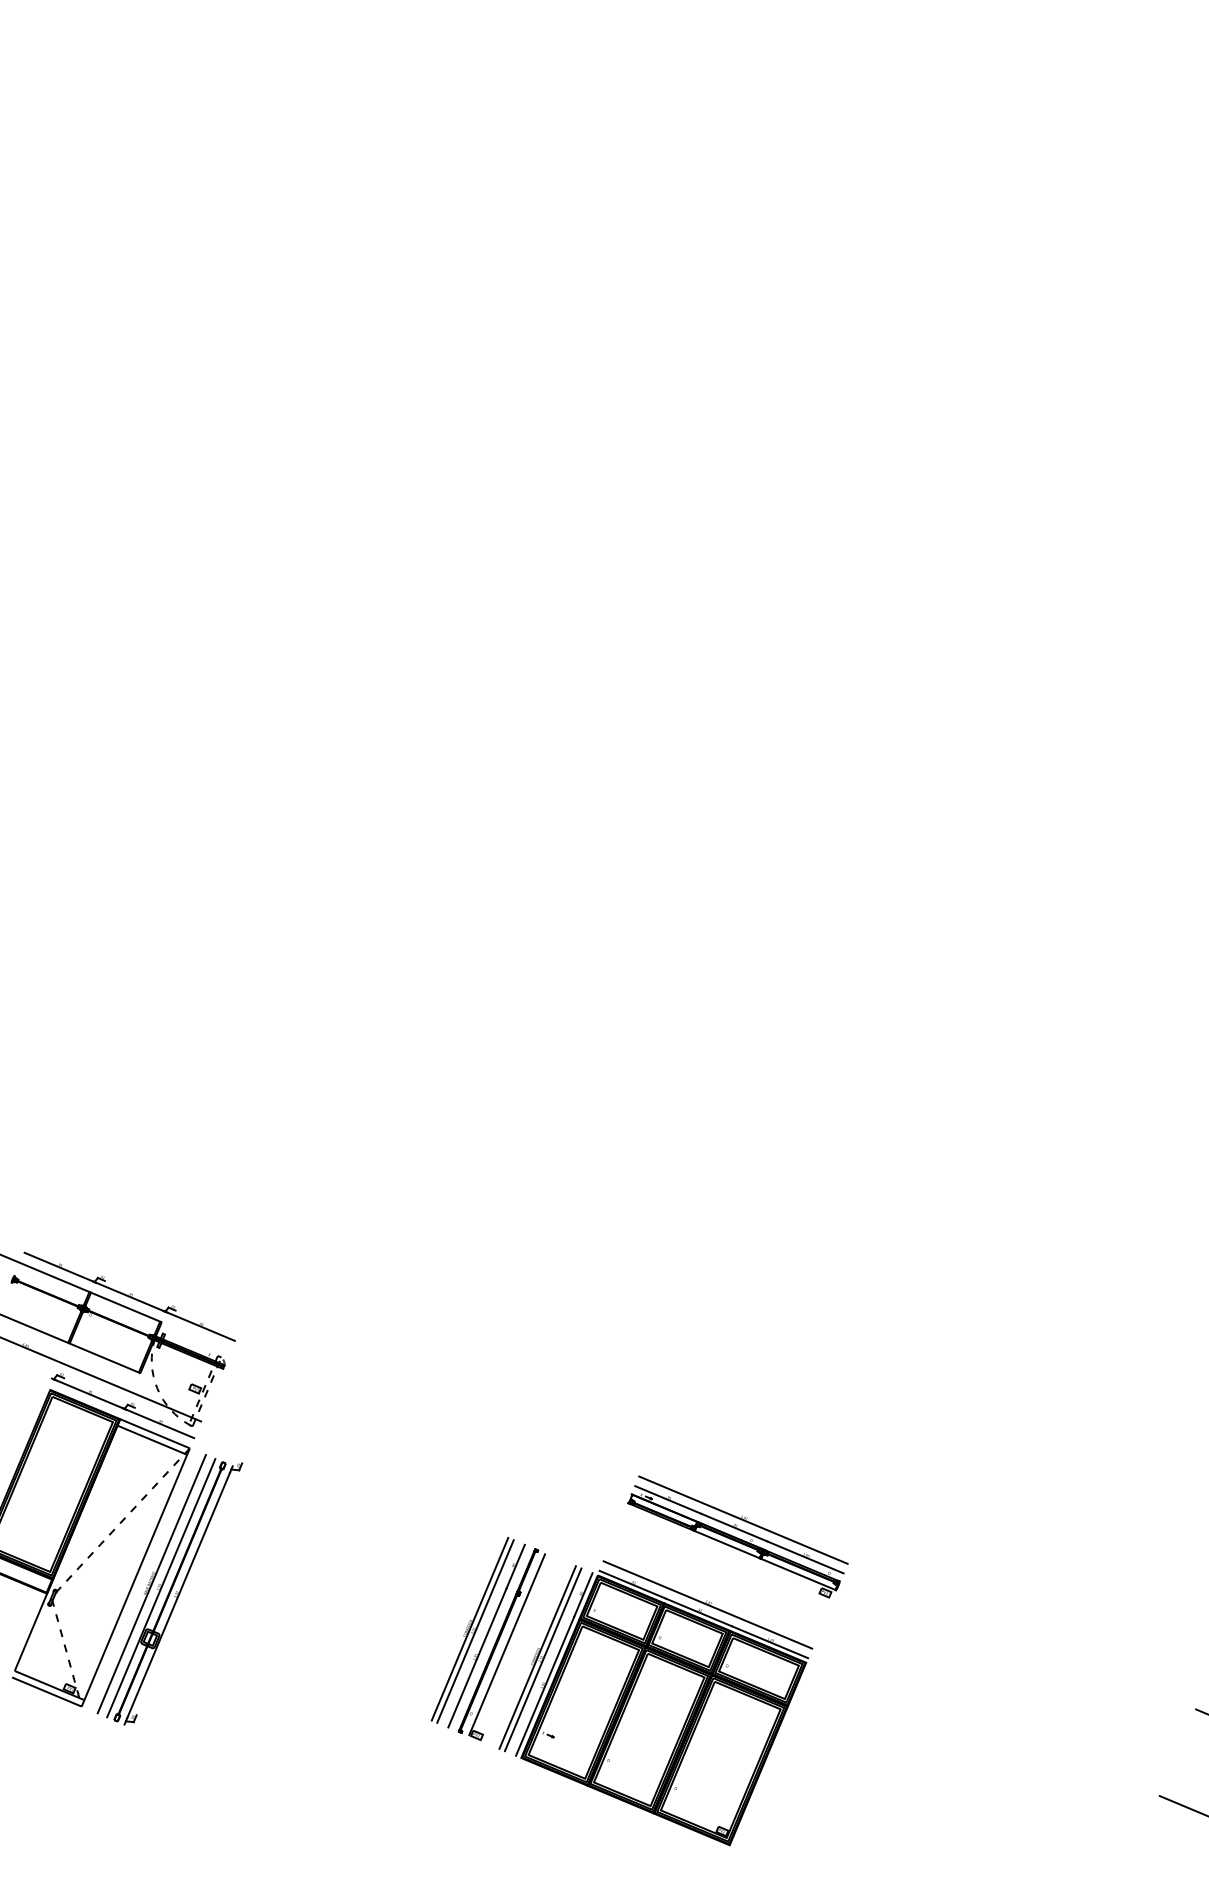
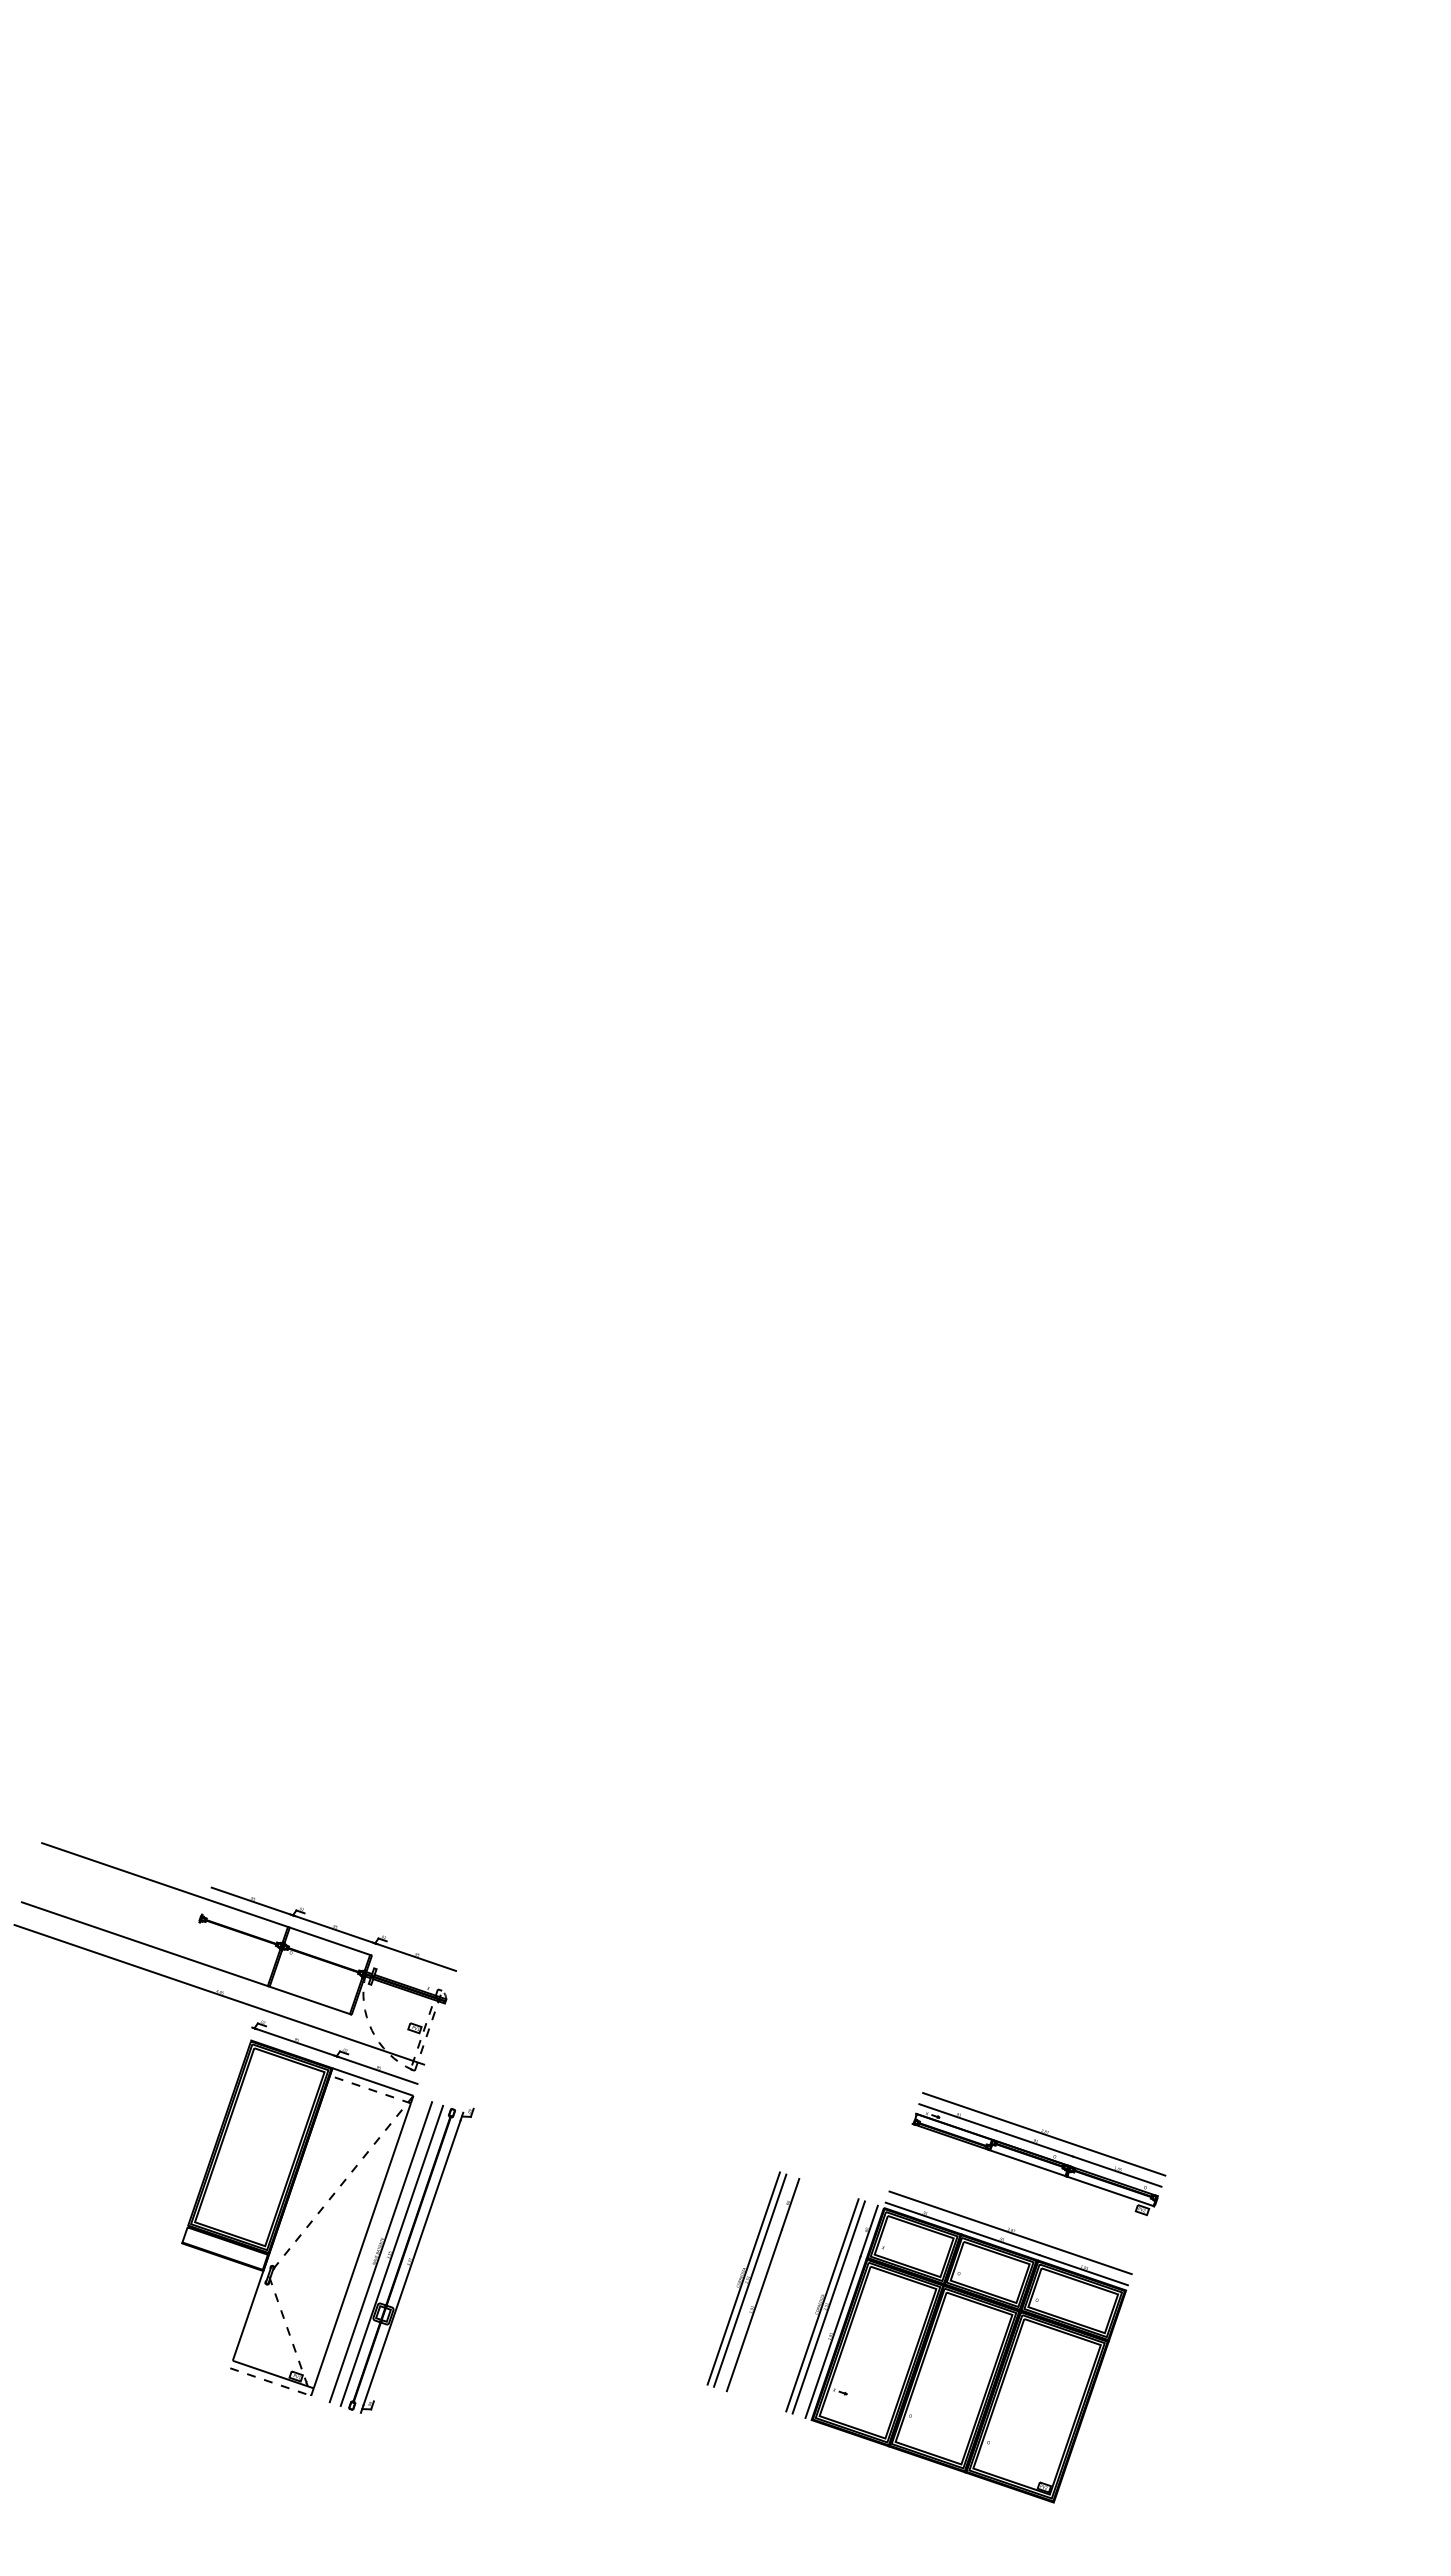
line: (152, 1440) -> (370, 2089), solid -> dashed
part: (501, 1643) -> (780, 2292), removed
line: (46, 1692) -> (270, 2382), solid -> dashed

